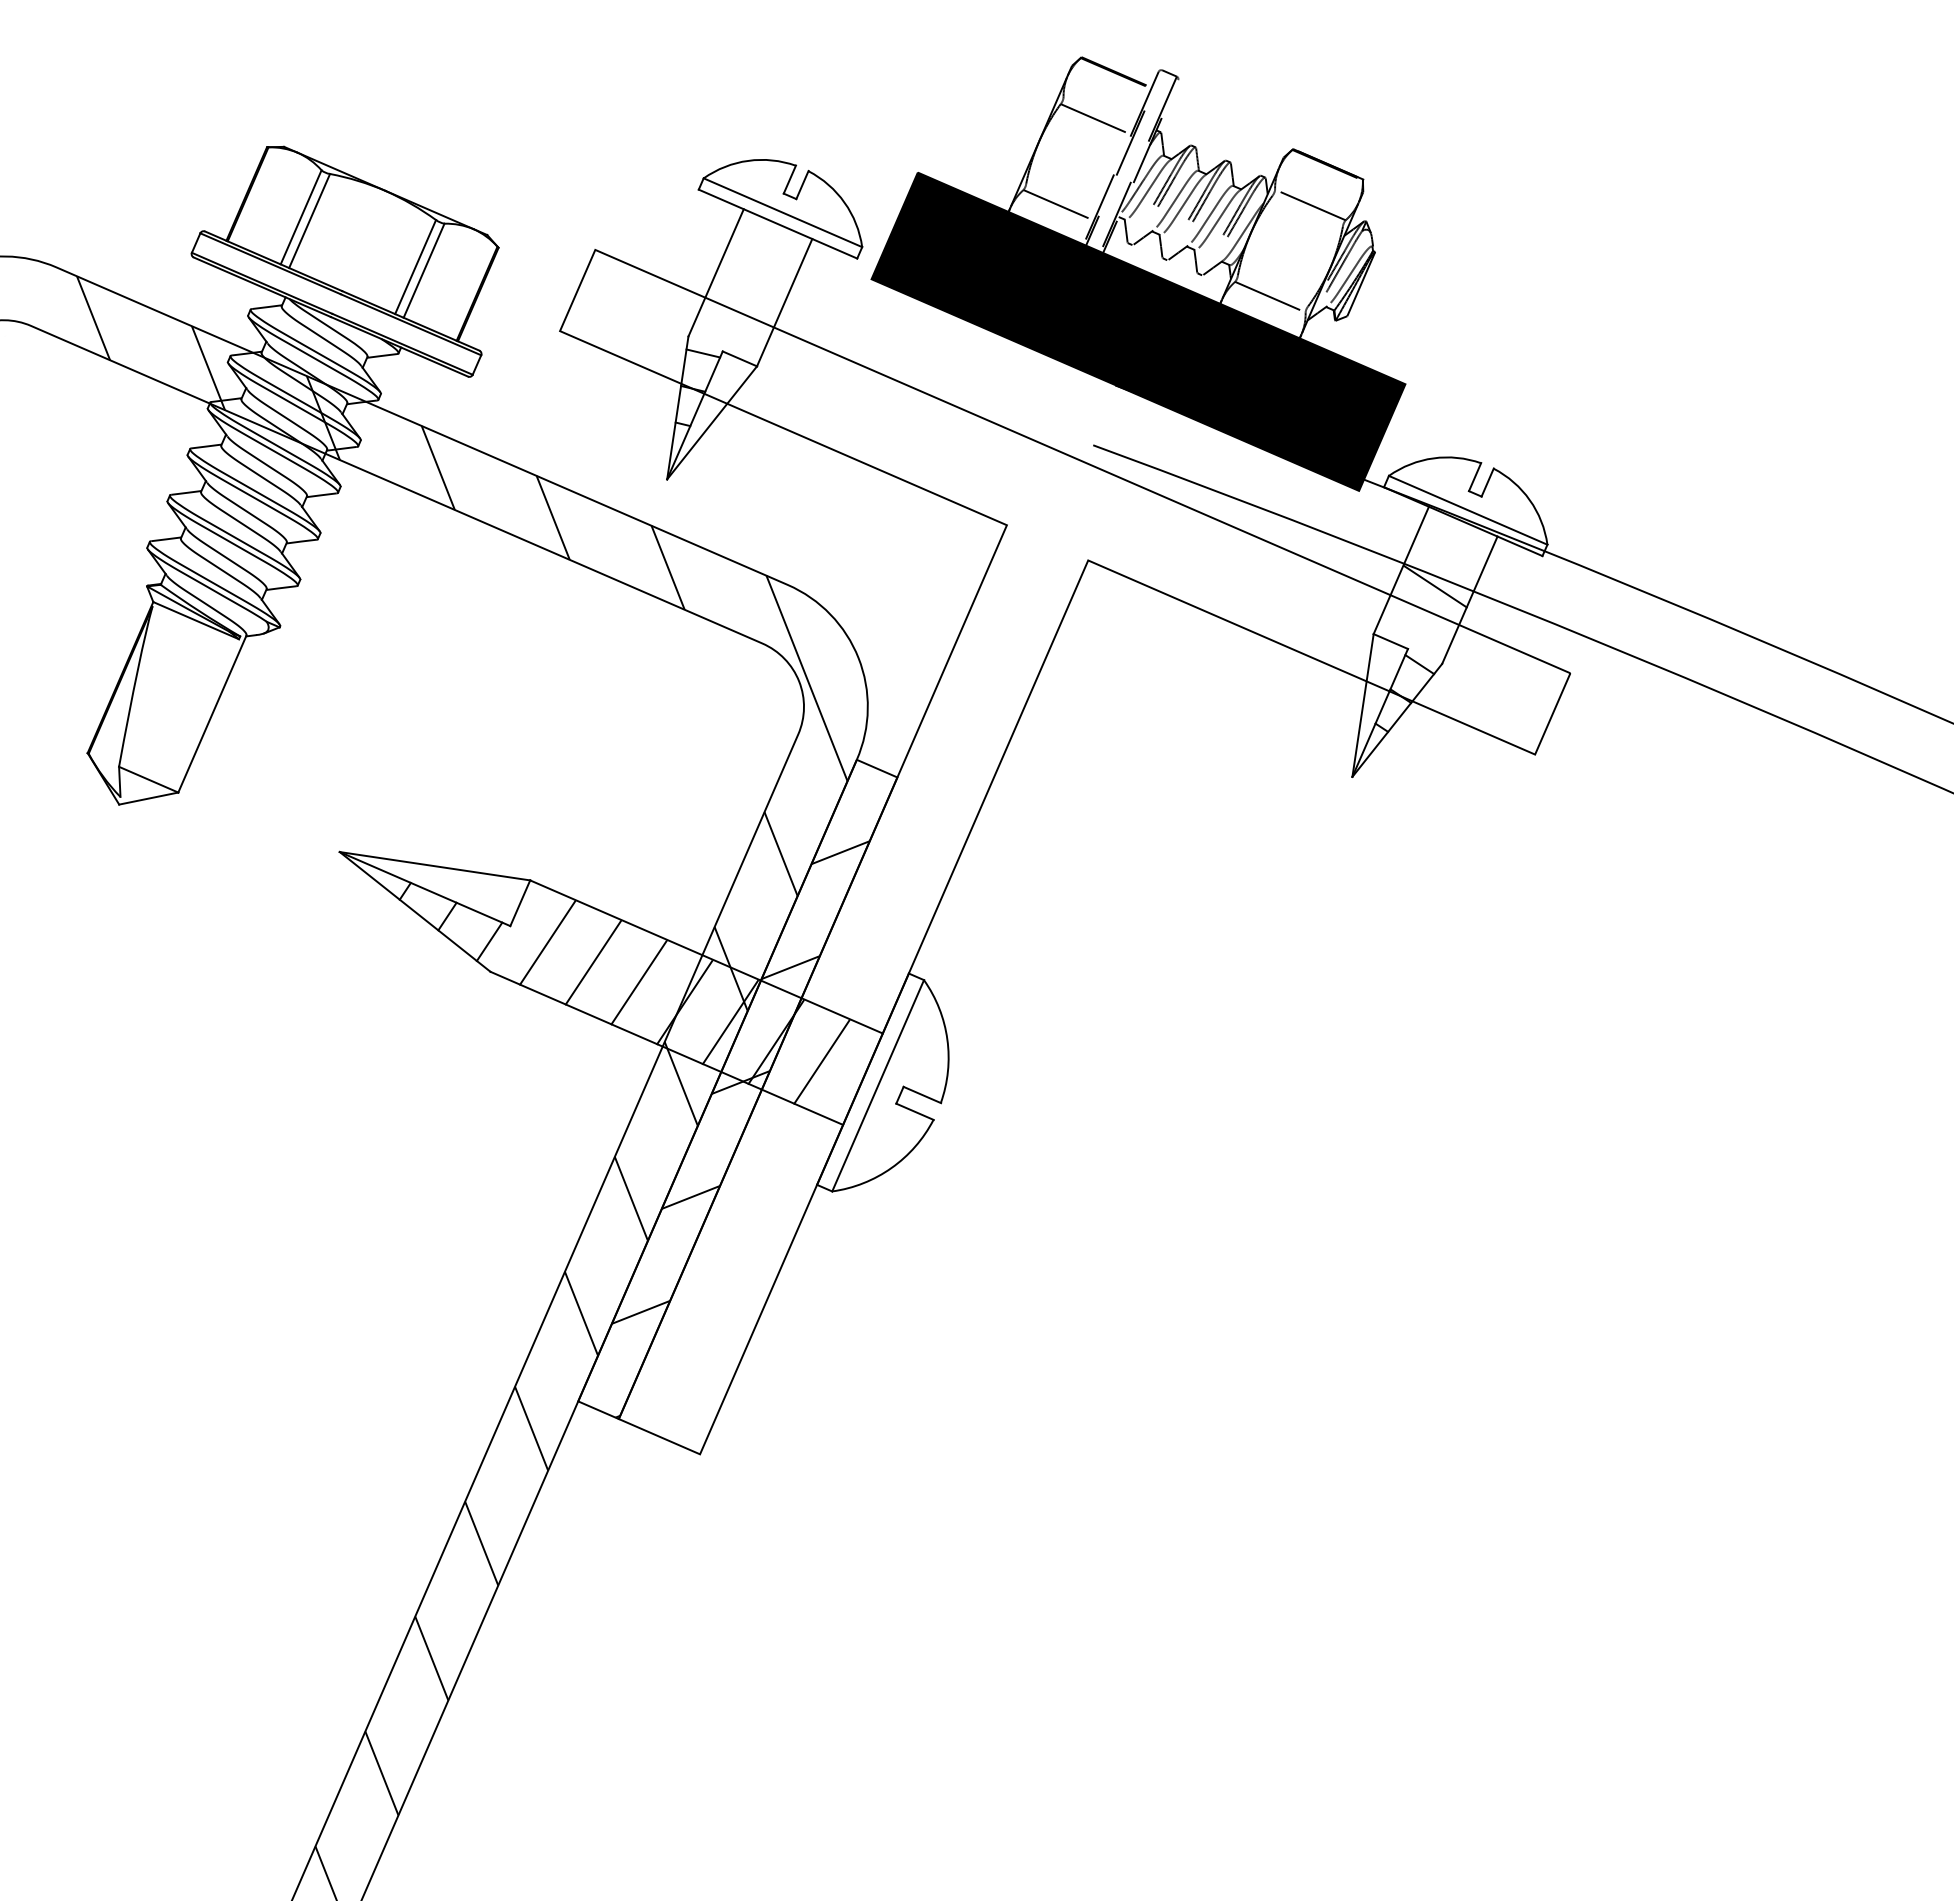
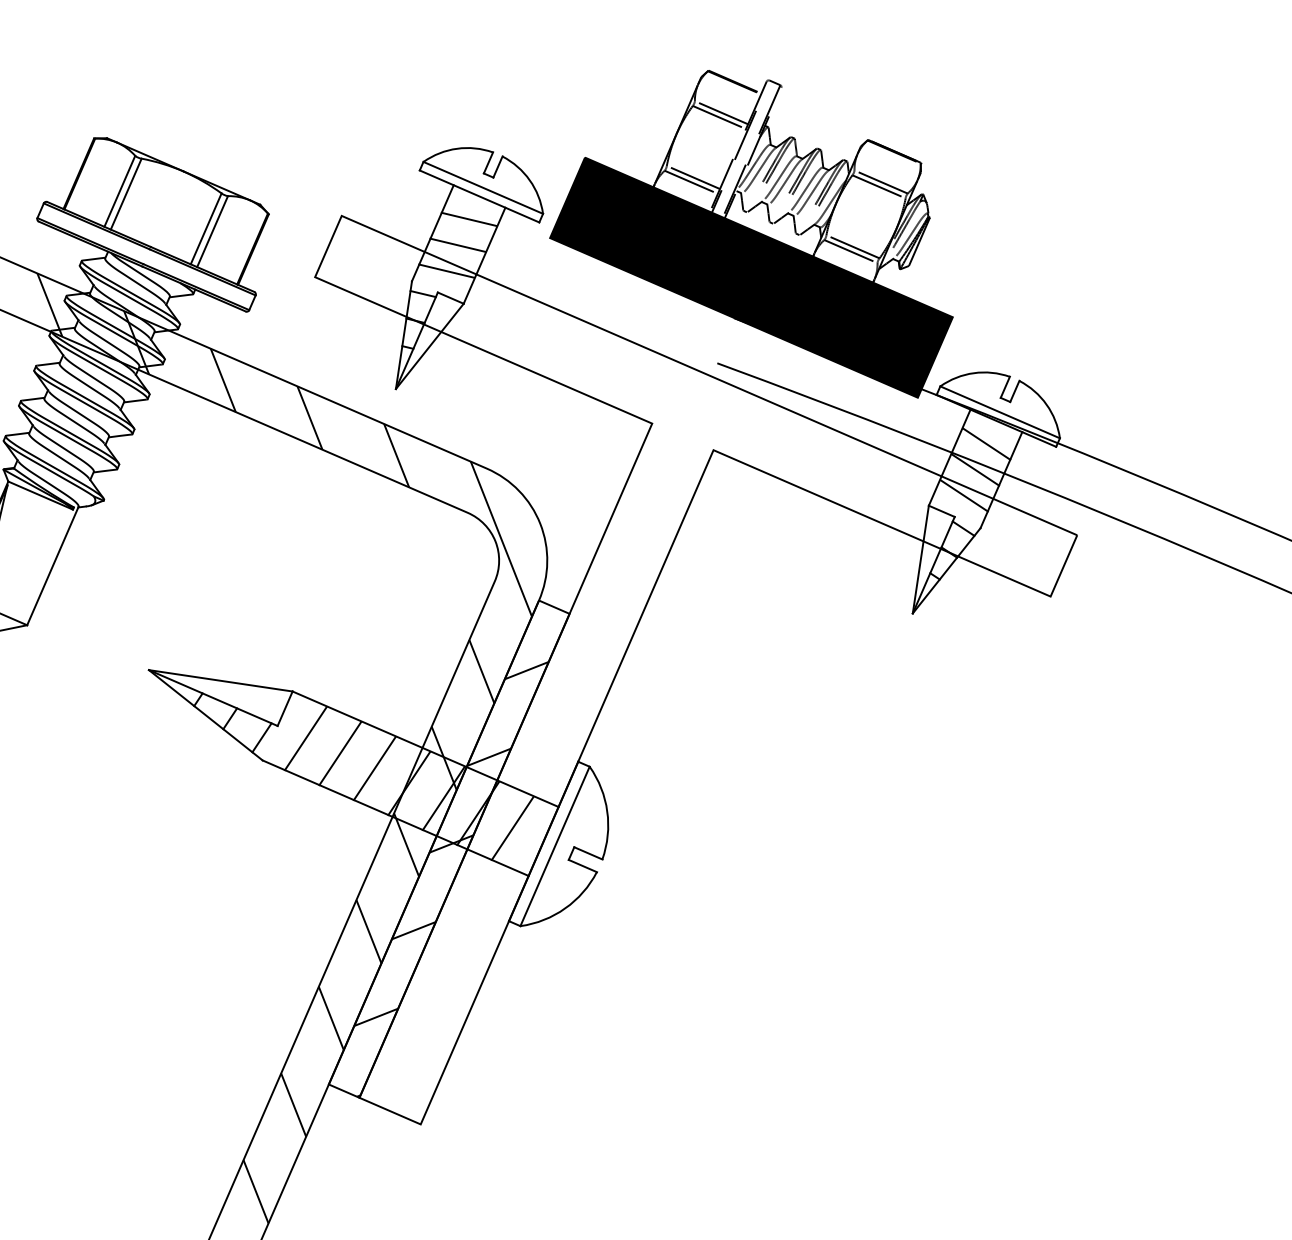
line: (1098, 112) -> (721, 112), added
line: (1061, 198) -> (693, 177), added
line: (1307, 211) -> (878, 186), added
line: (763, 254) -> (468, 219), added
line: (748, 288) -> (457, 245), added
line: (1272, 290) -> (852, 246), added
line: (734, 322) -> (446, 270), added
line: (1450, 552) -> (986, 444), added
line: (1420, 620) -> (964, 495), added

